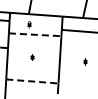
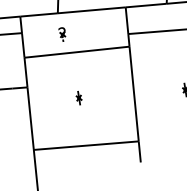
line: (35, 34) -> (77, 51), dashed -> solid
line: (32, 81) -> (86, 145), dashed -> solid

